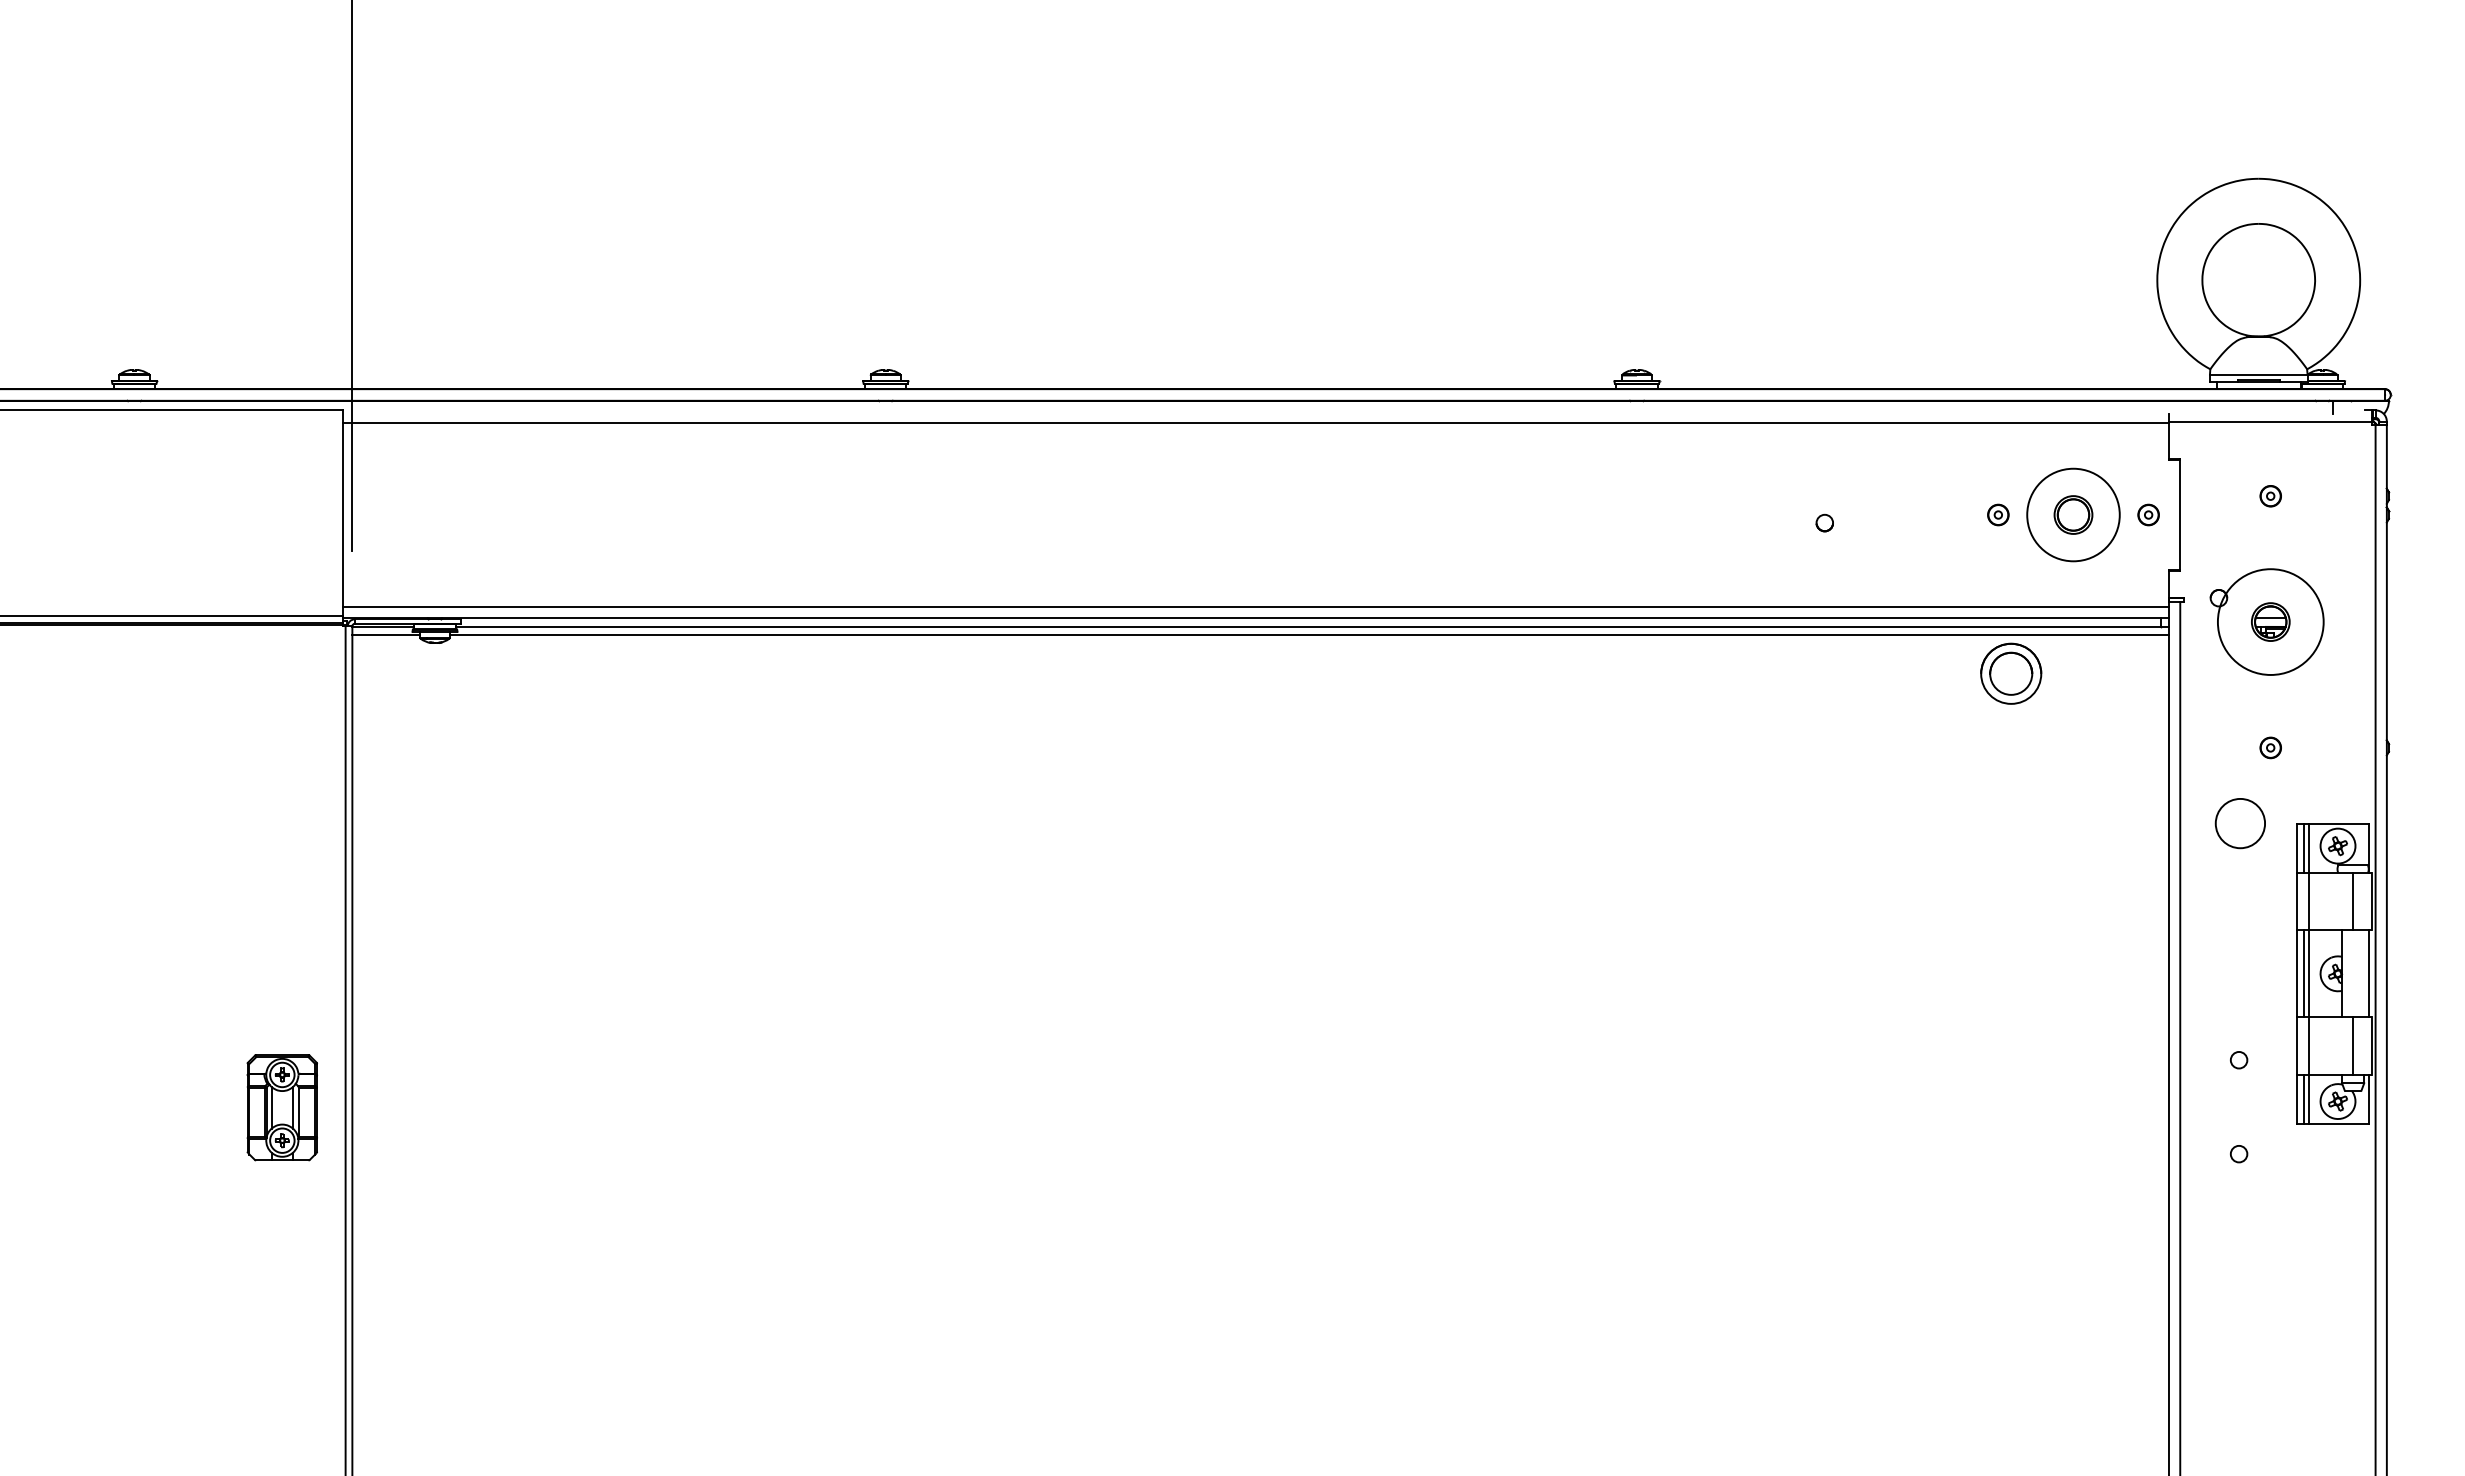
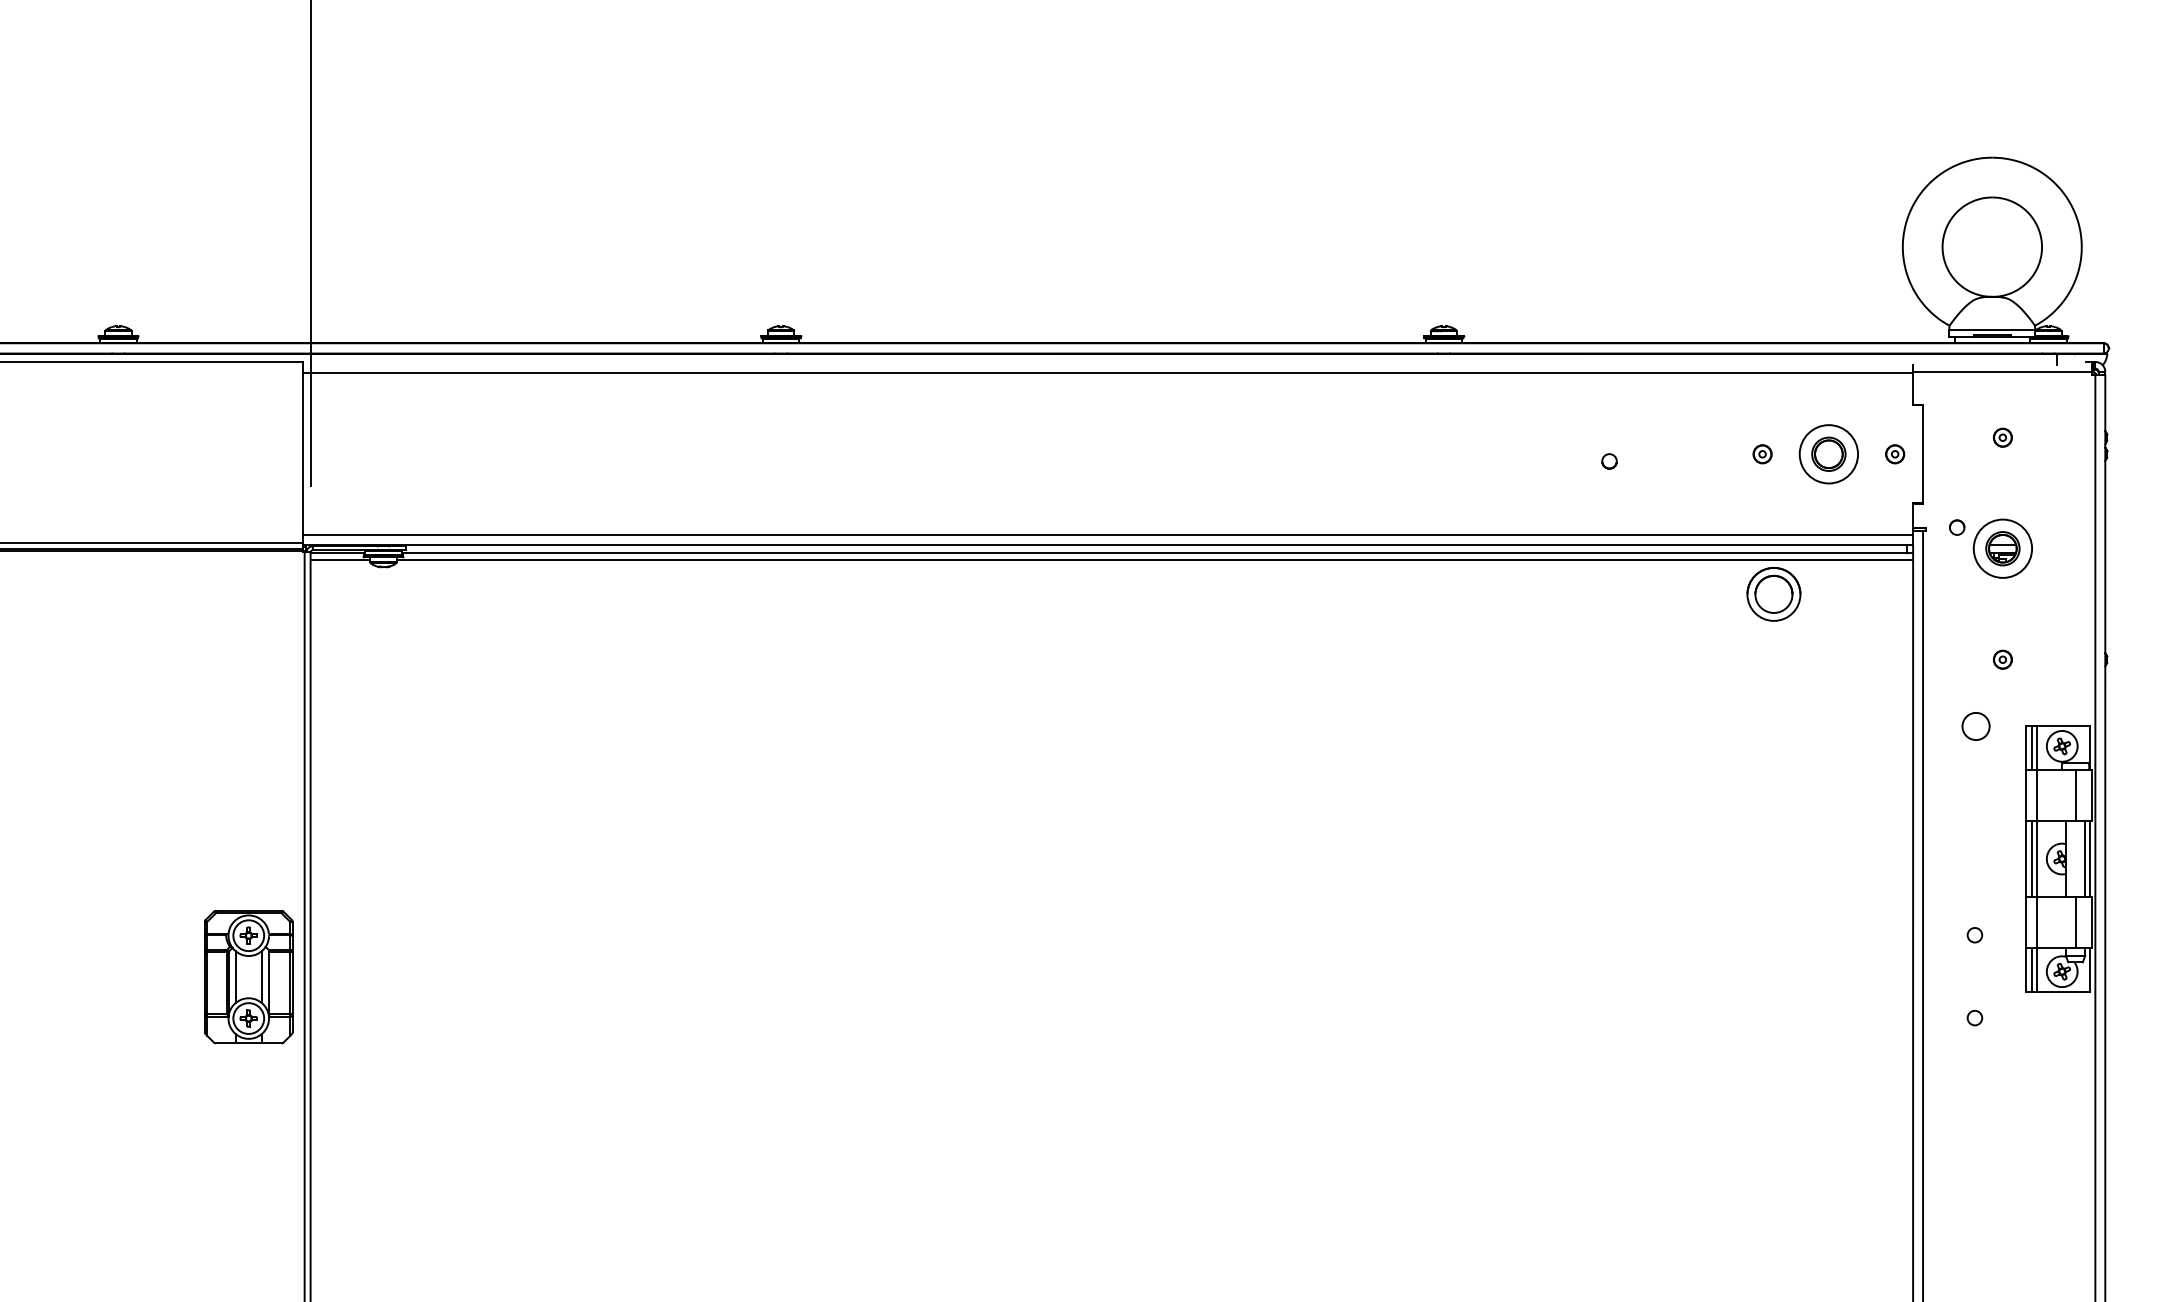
circle: (2073, 515) -> (1828, 454), size x0.71
circle: (2270, 621) -> (2002, 548), size x0.62
circle: (2239, 823) -> (1975, 726), size x0.62
line: (2364, 973) -> (2085, 858), added
part: (281, 1108) -> (248, 977), size x1.43

